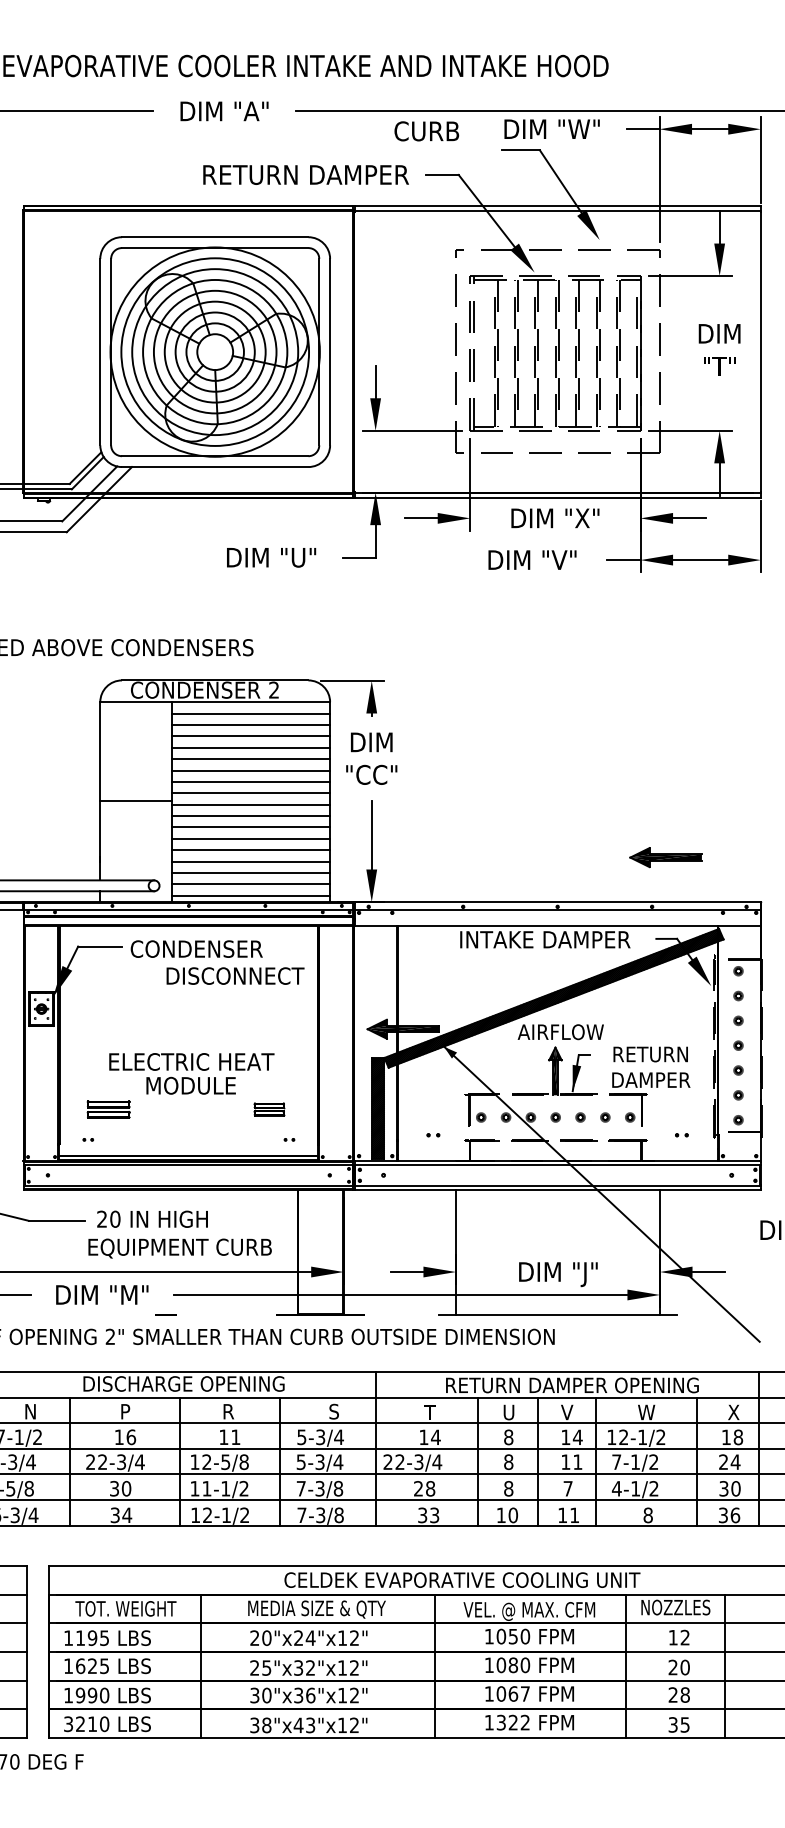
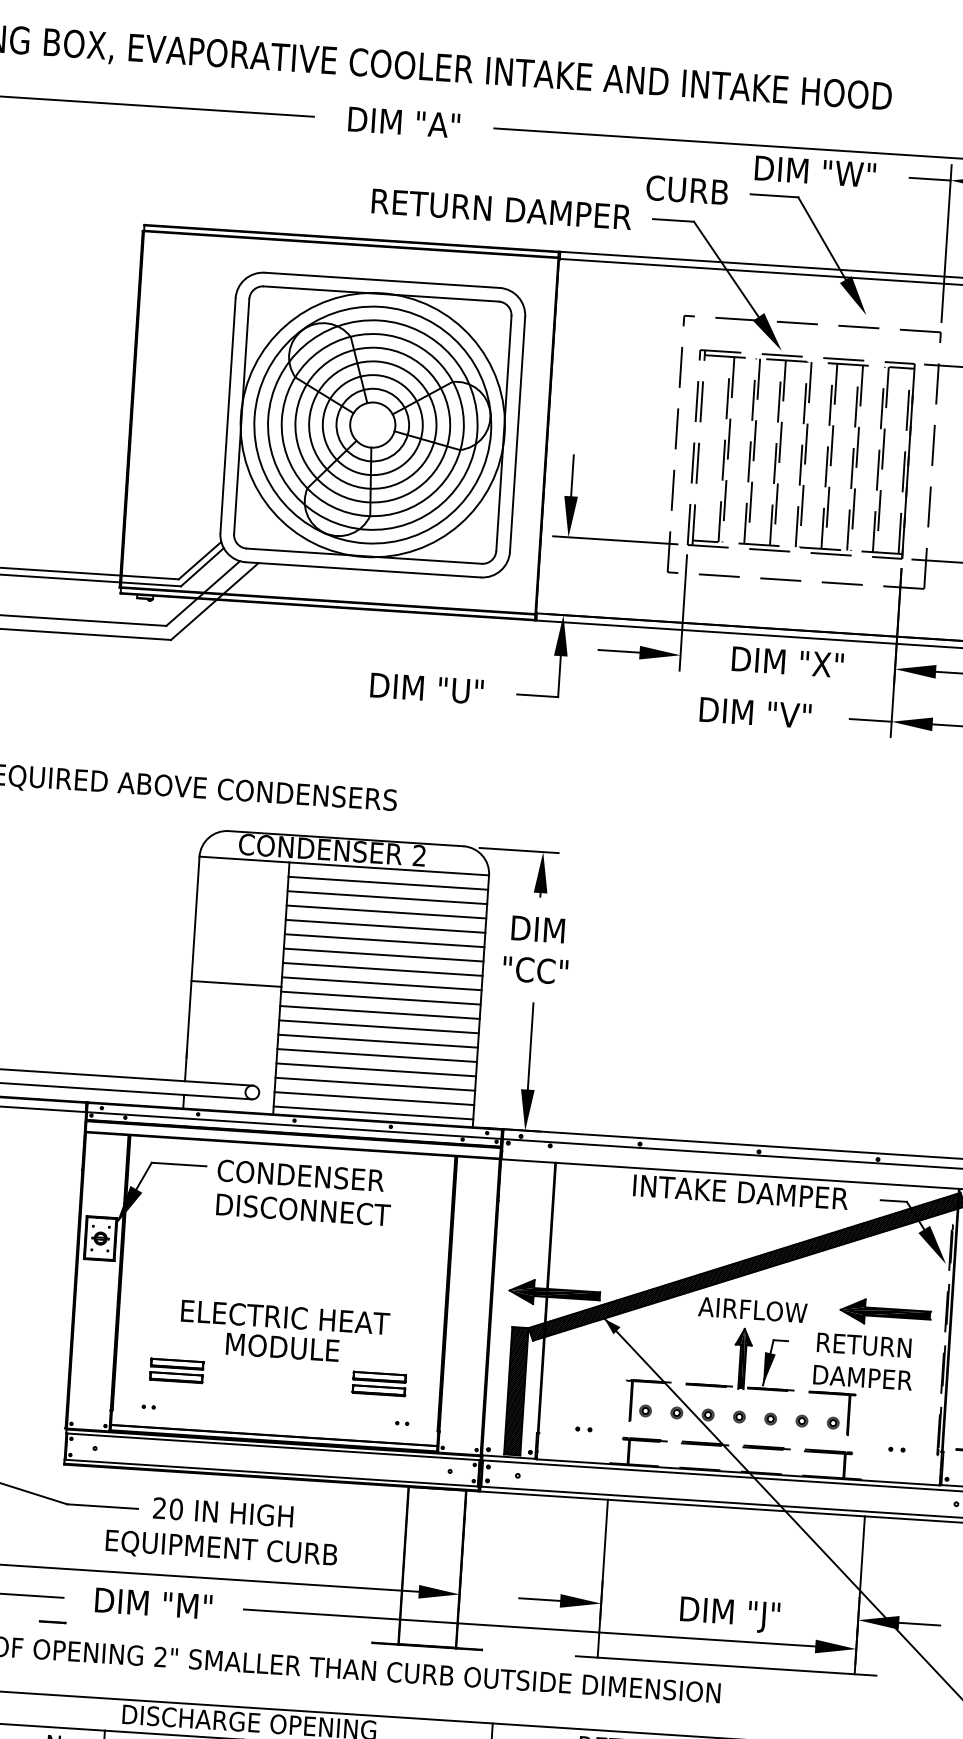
text: (426, 131) -> (686, 190), moved
part: (665, 857) -> (885, 1312), moved
text: (235, 975) -> (303, 1209), moved
part: (269, 1109) -> (379, 1383), size x1.43
text: (179, 1248) -> (220, 1549), moved
line: (165, 1314) -> (51, 1621), moved

